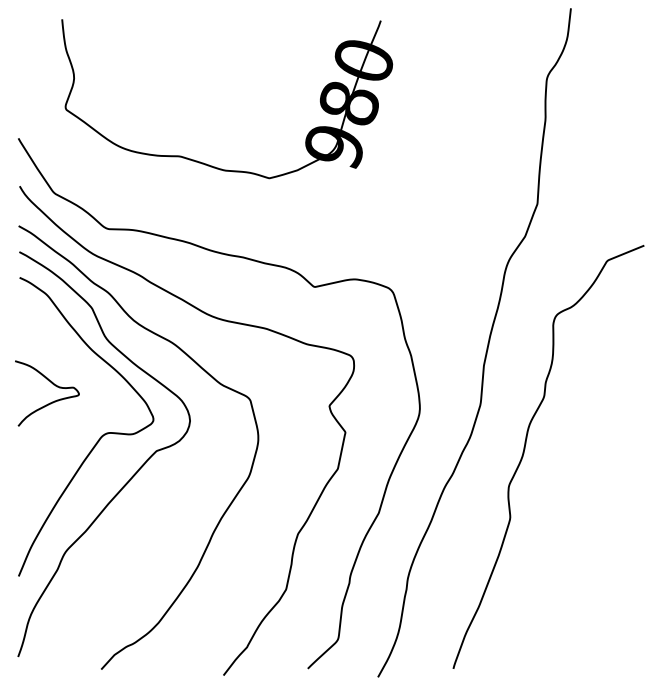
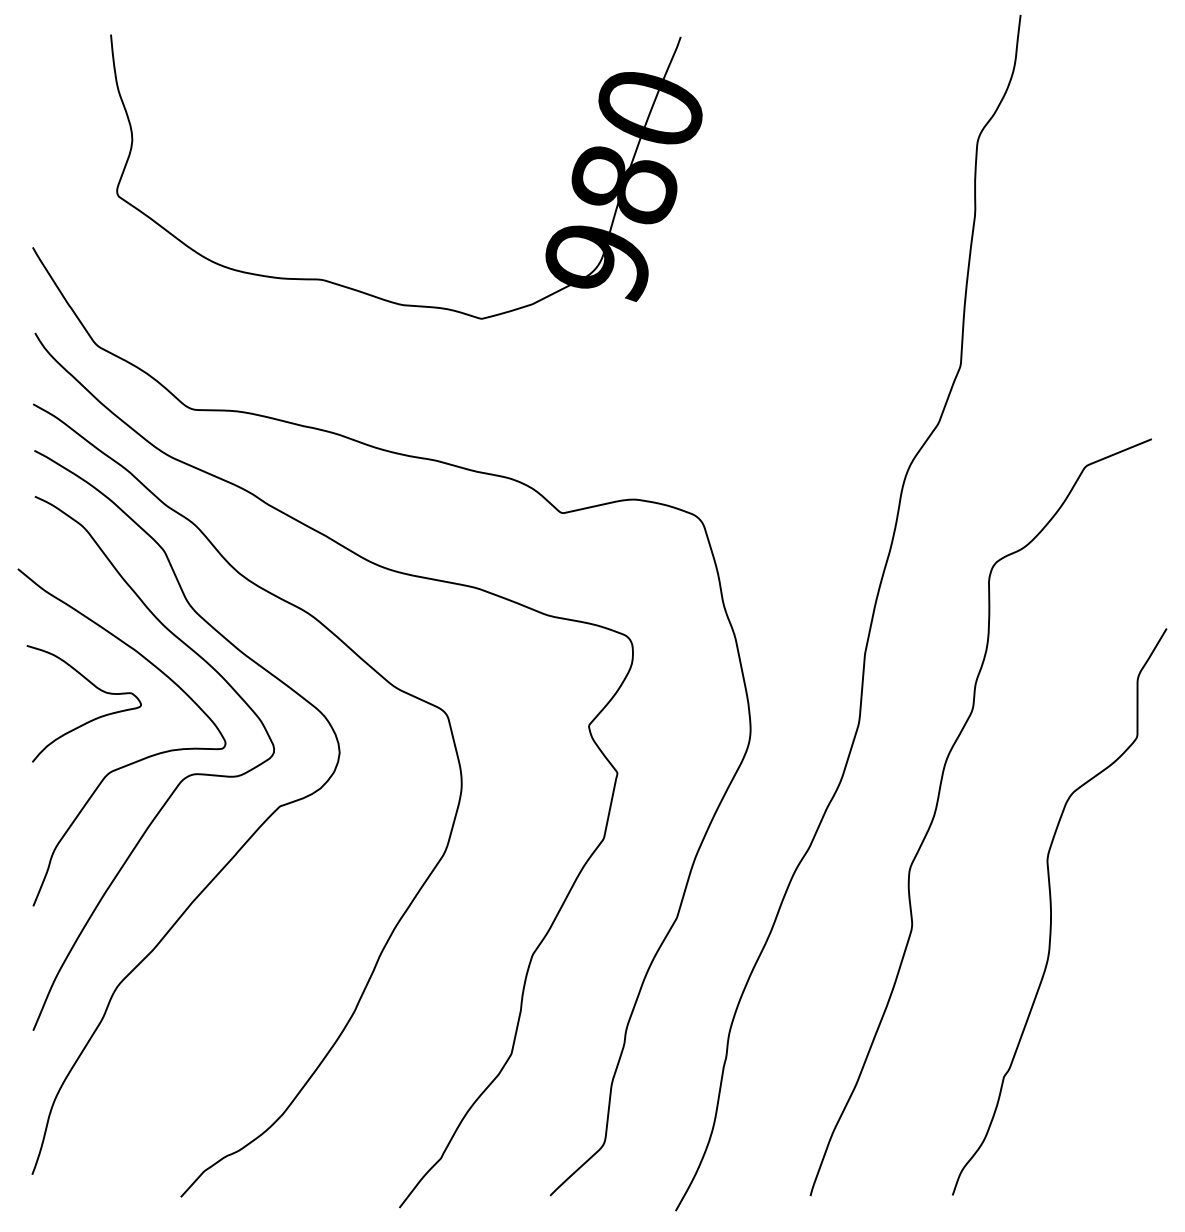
curve: (74, 425) -> (132, 760), added
curve: (588, 509) -> (1052, 911), added

